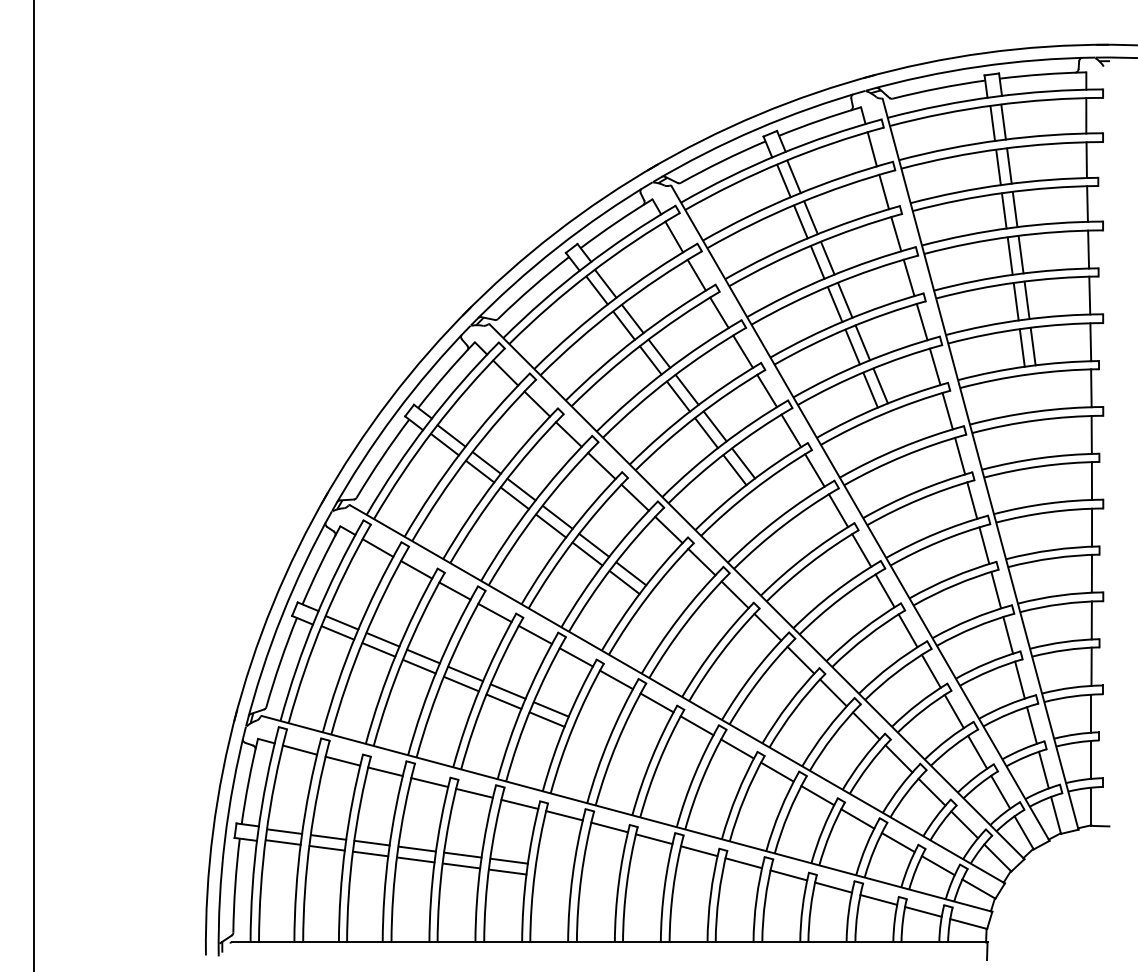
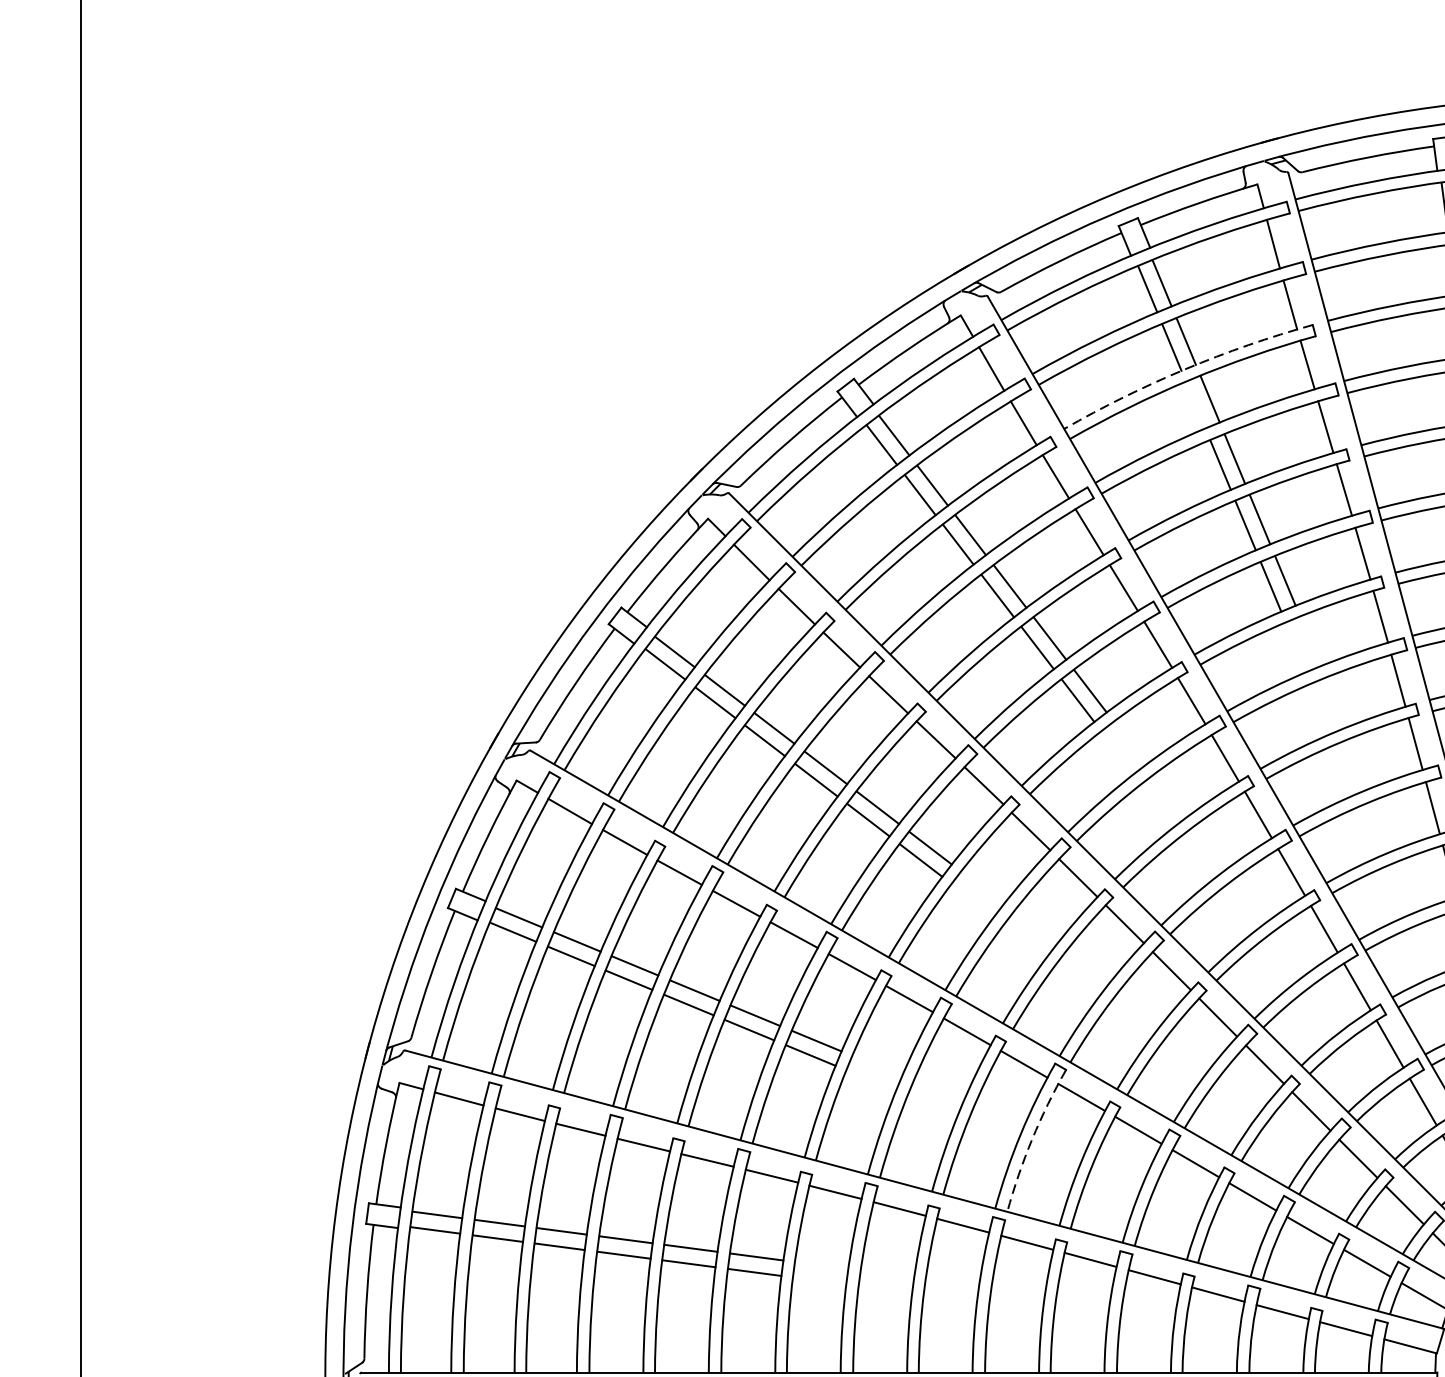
arc: (810, 237) -> (1185, 369), solid -> dashed
line: (817, 262) -> (1195, 405), removed
arc: (702, 778) -> (1031, 1139), solid -> dashed

